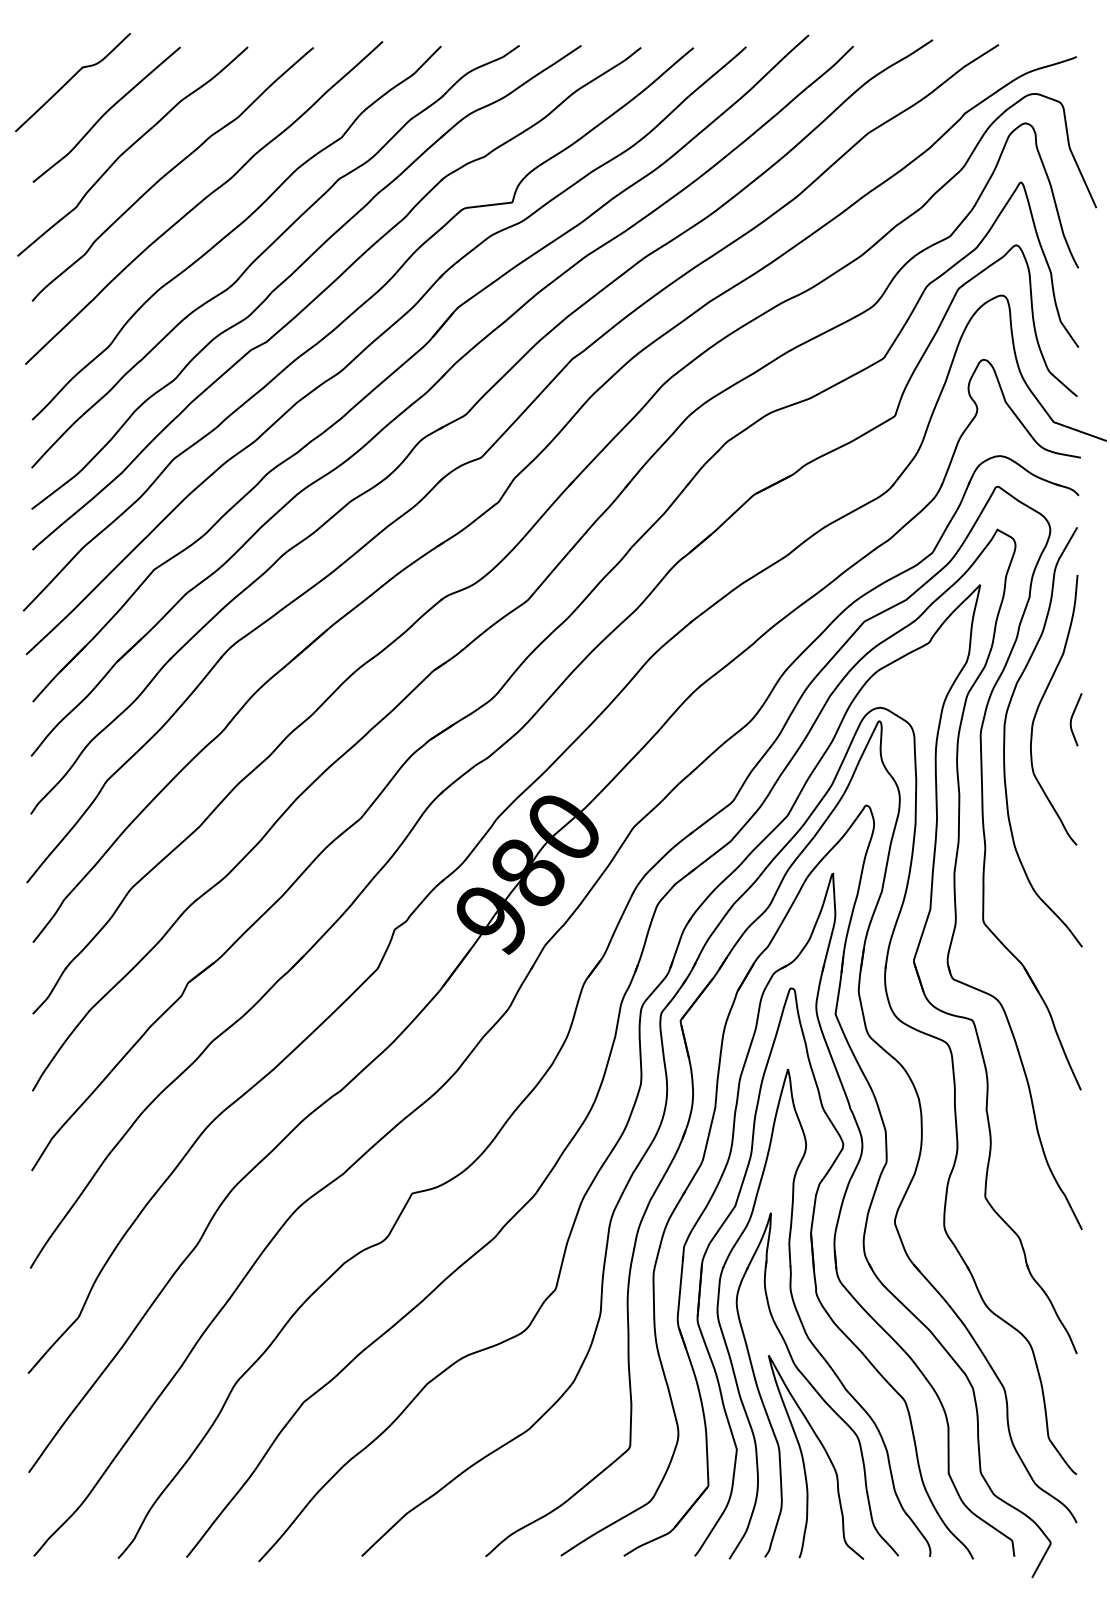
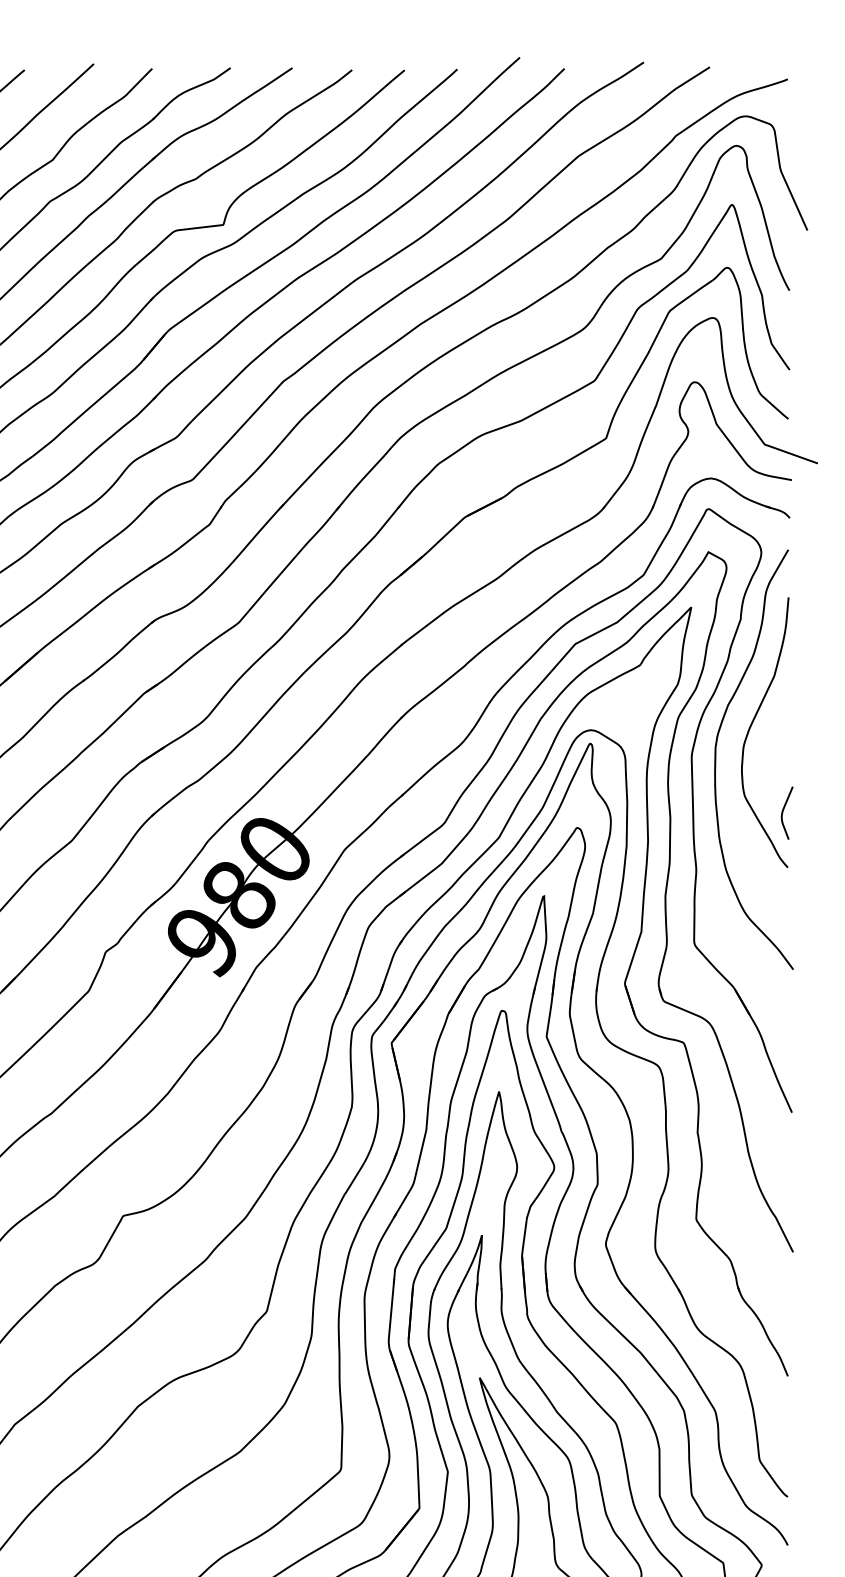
curve: (1072, 719) -> (783, 812), moved

